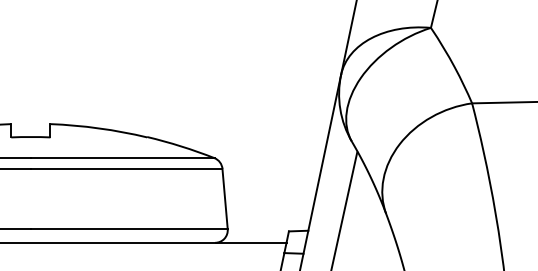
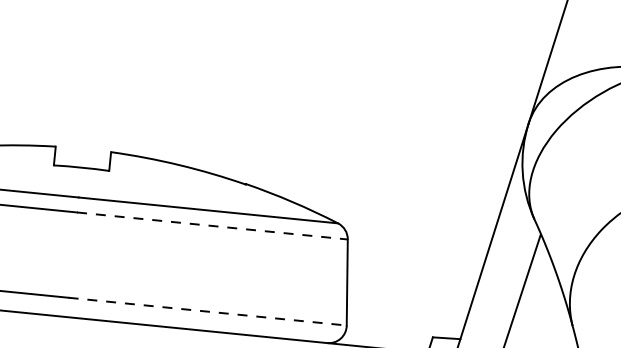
line: (126, 168) -> (212, 225), solid -> dashed
line: (129, 229) -> (207, 312), solid -> dashed

